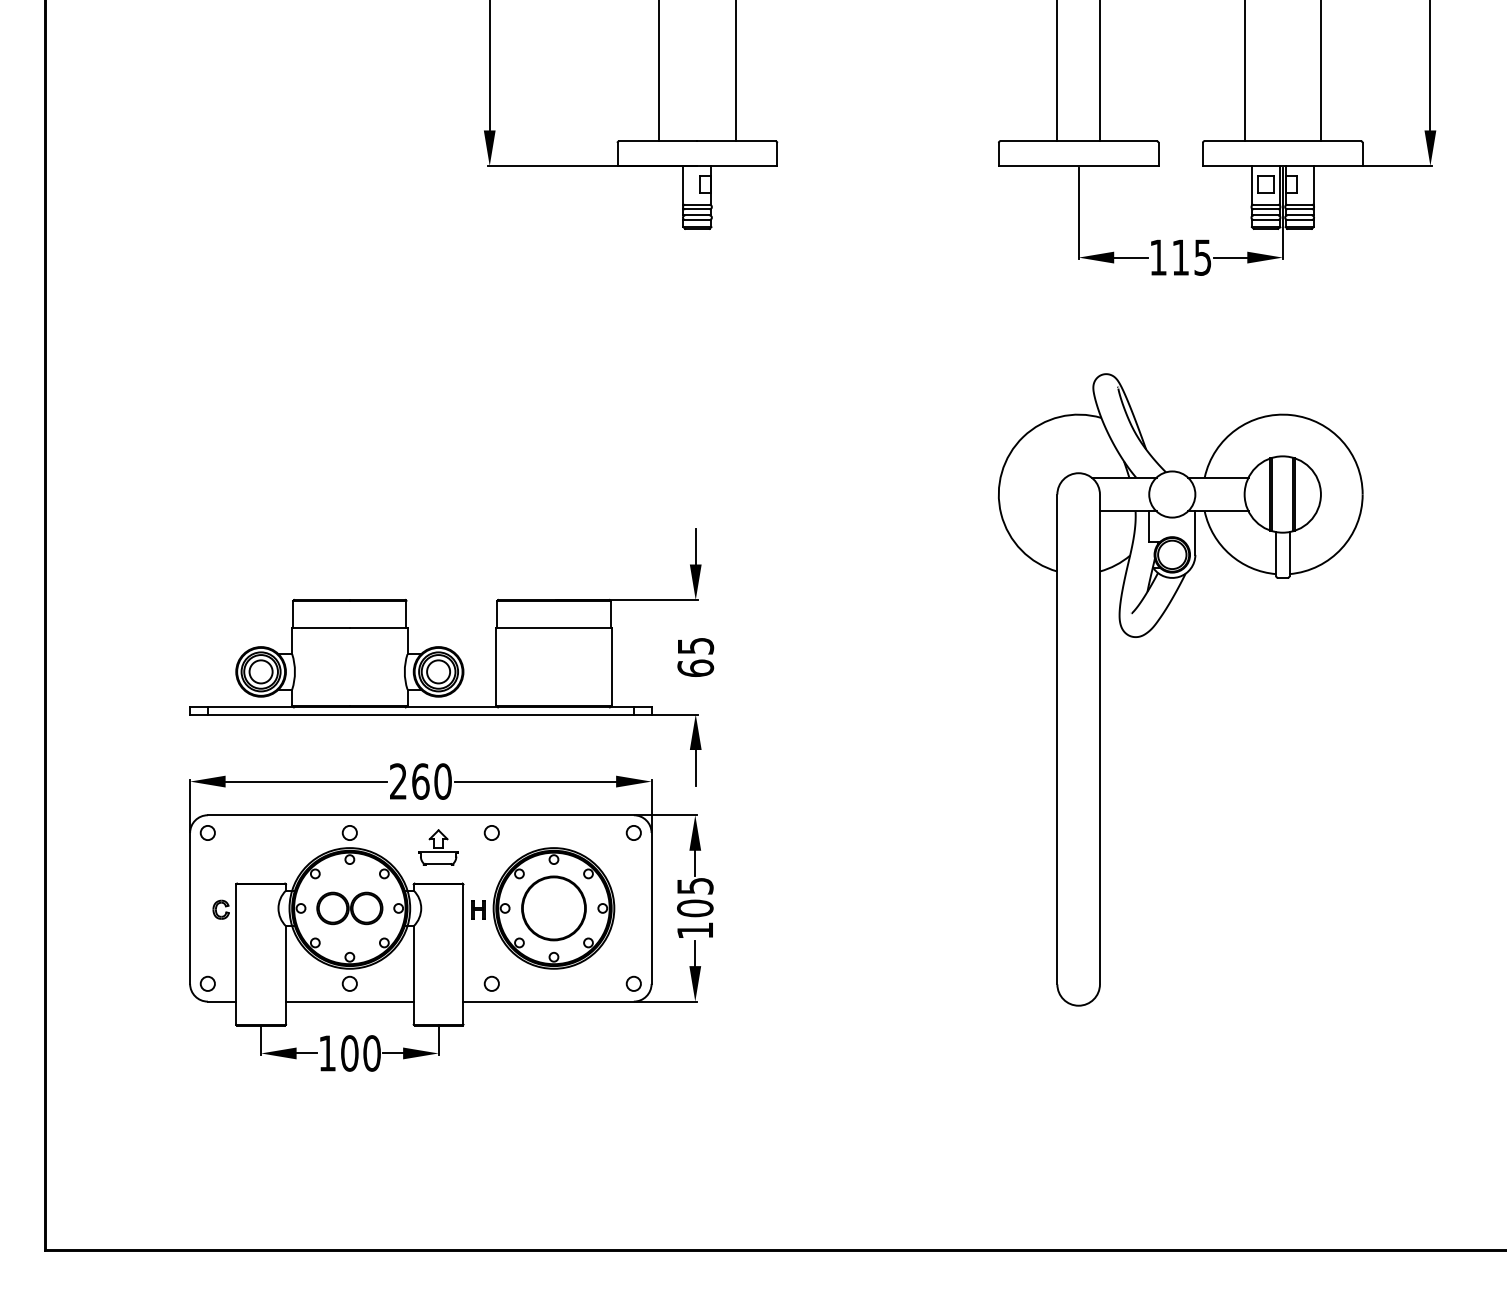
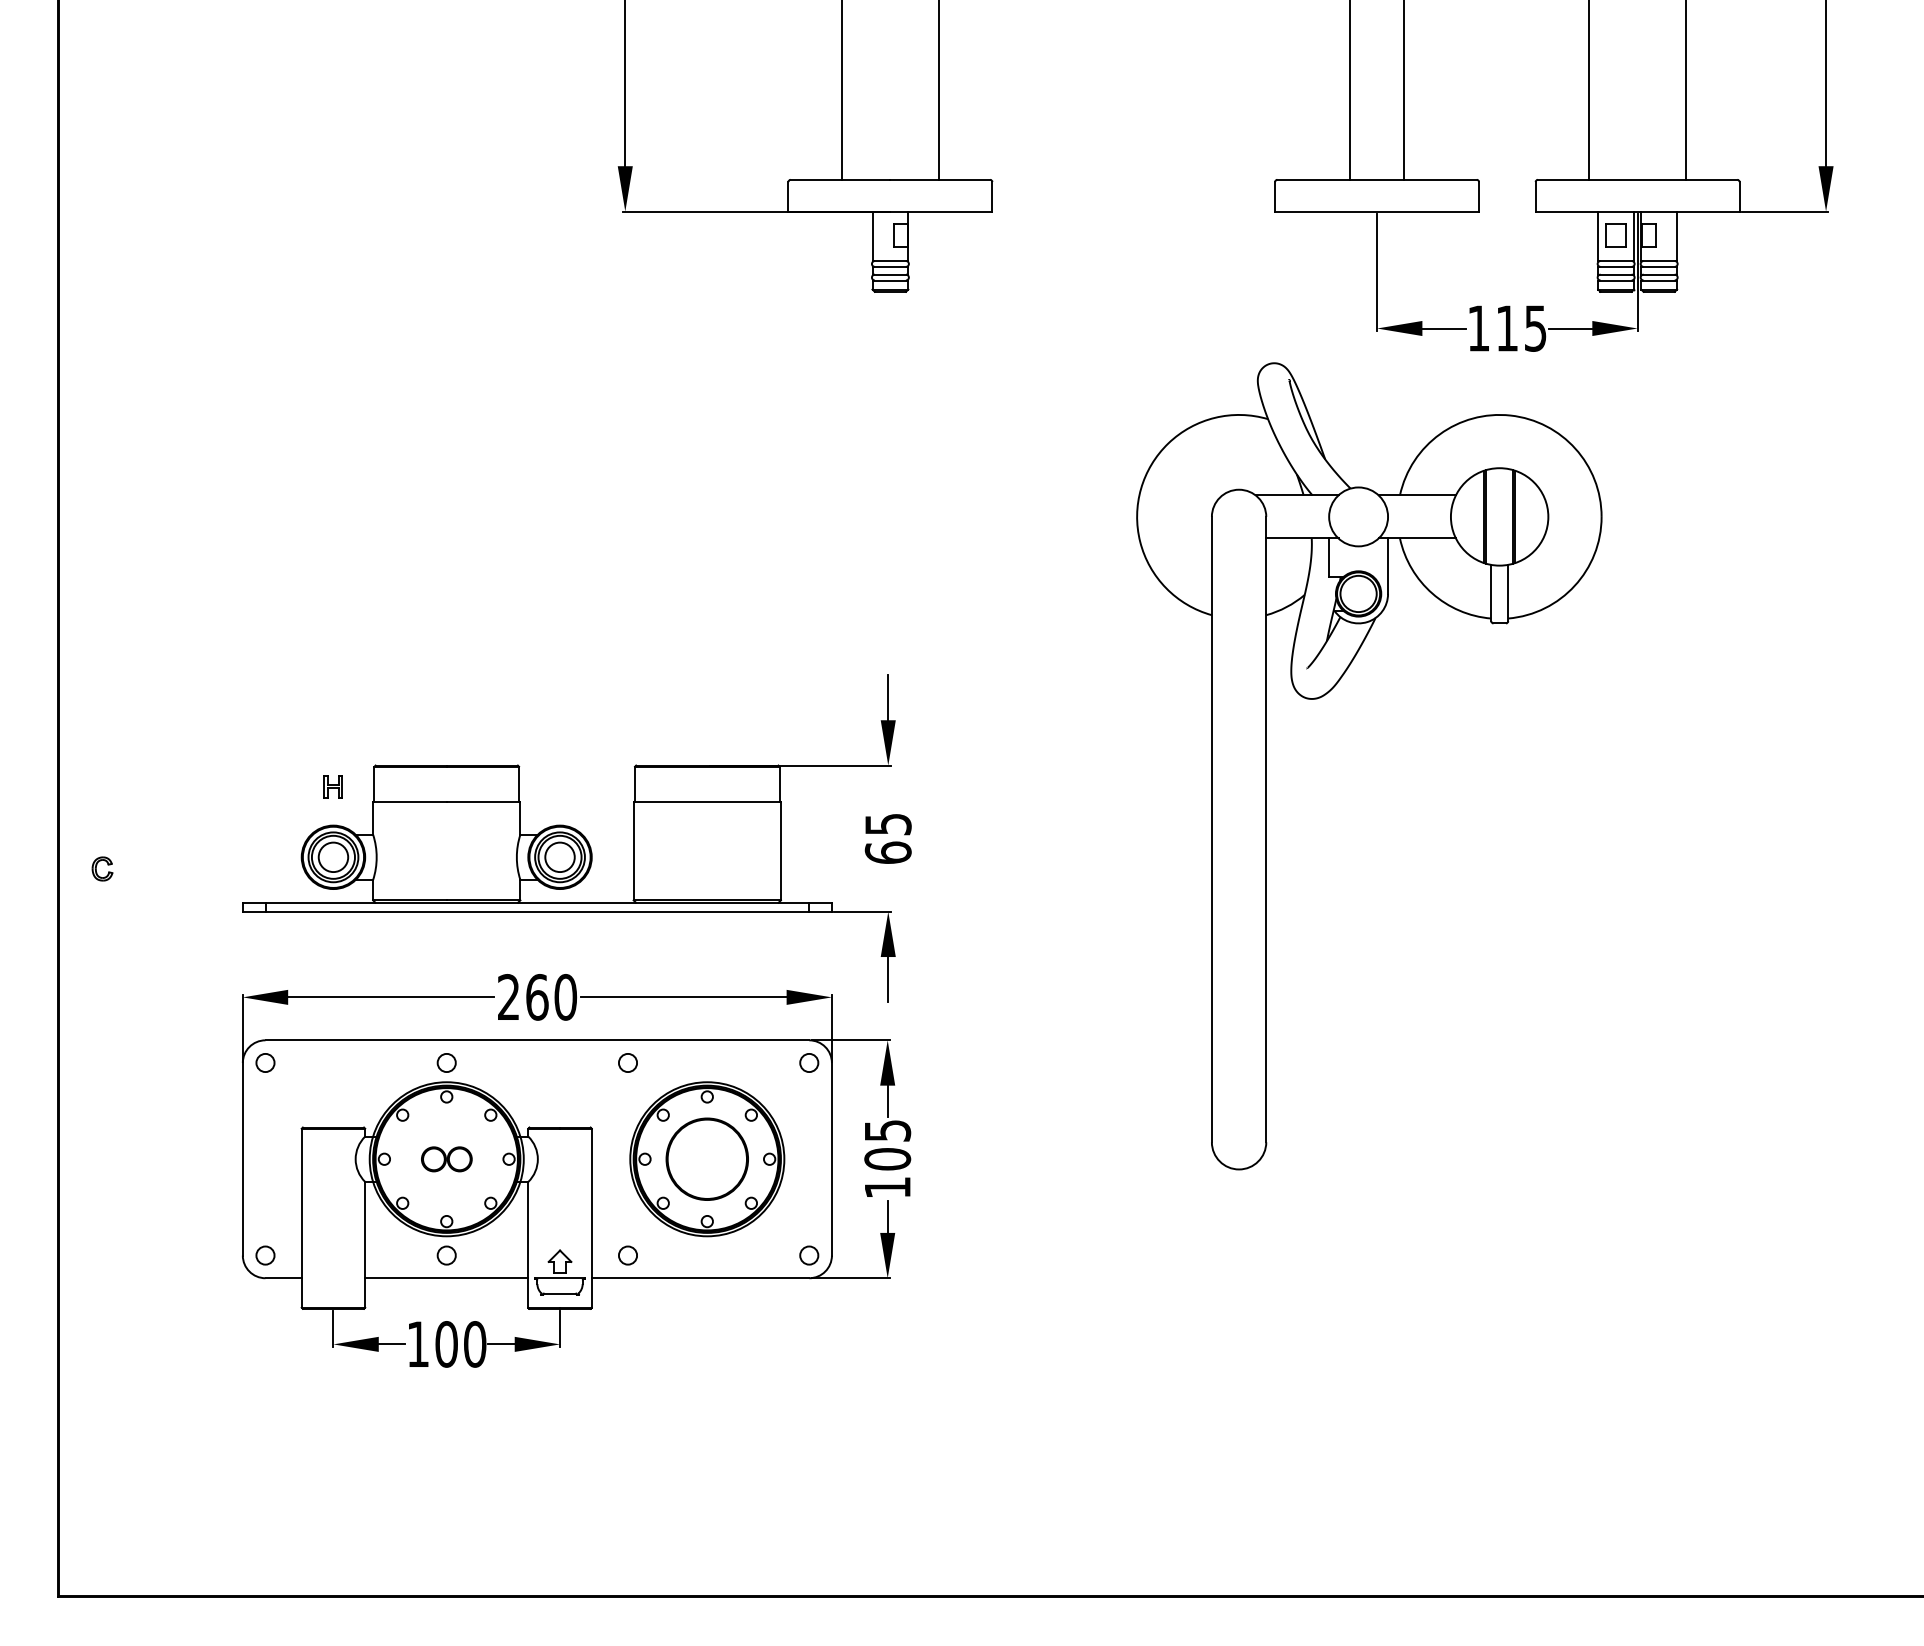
part: (1144, 635) -> (1322, 697), moved
part: (438, 847) -> (559, 1272), moved
part: (349, 908) -> (446, 1159), size x0.6
part: (221, 909) -> (102, 868), moved
part: (478, 909) -> (332, 786), moved

